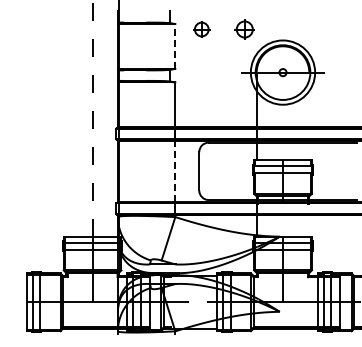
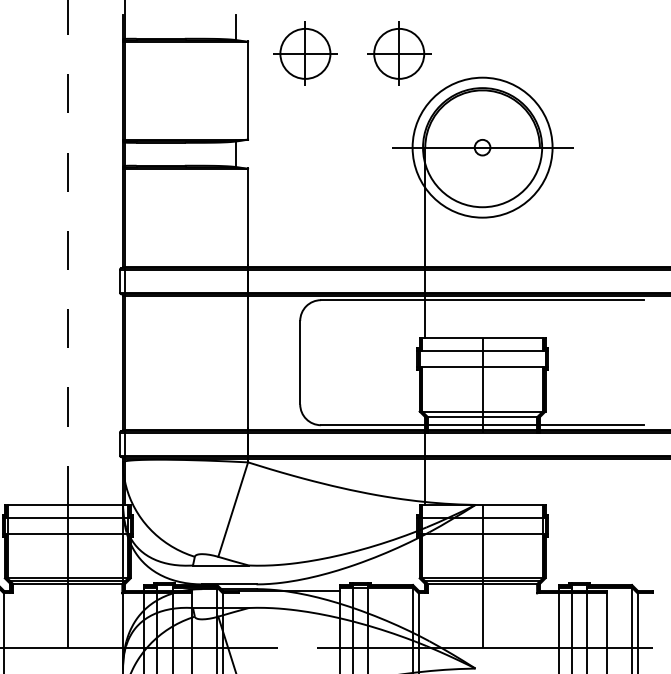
part: (201, 29) -> (305, 53), size x1.67
part: (244, 29) -> (398, 53), size x1.43
line: (175, 46) -> (248, 90), dashed -> solid
line: (175, 171) -> (248, 363), dashed -> solid

